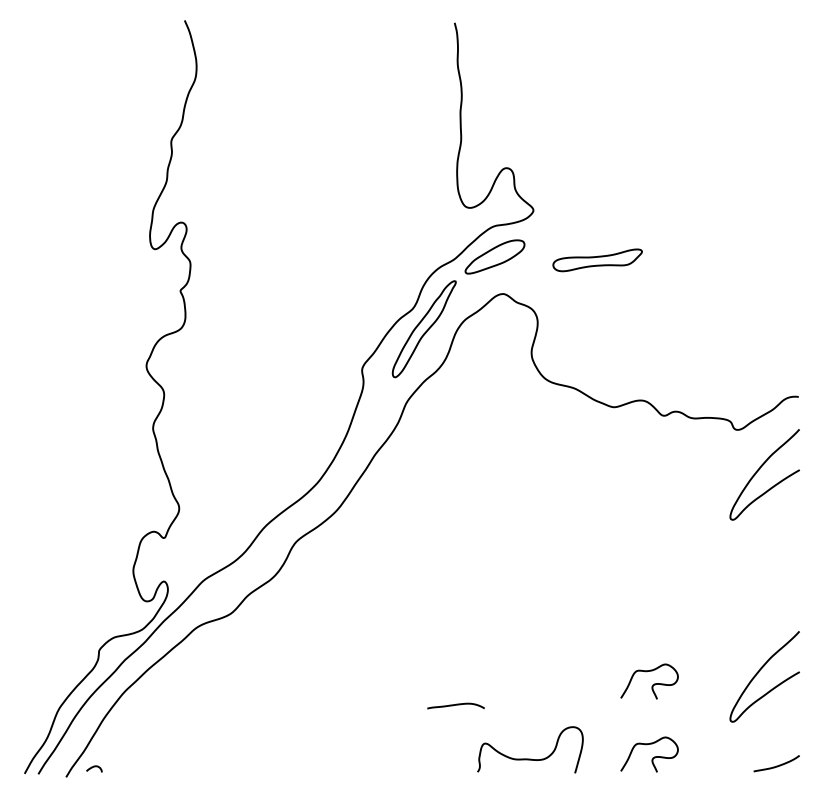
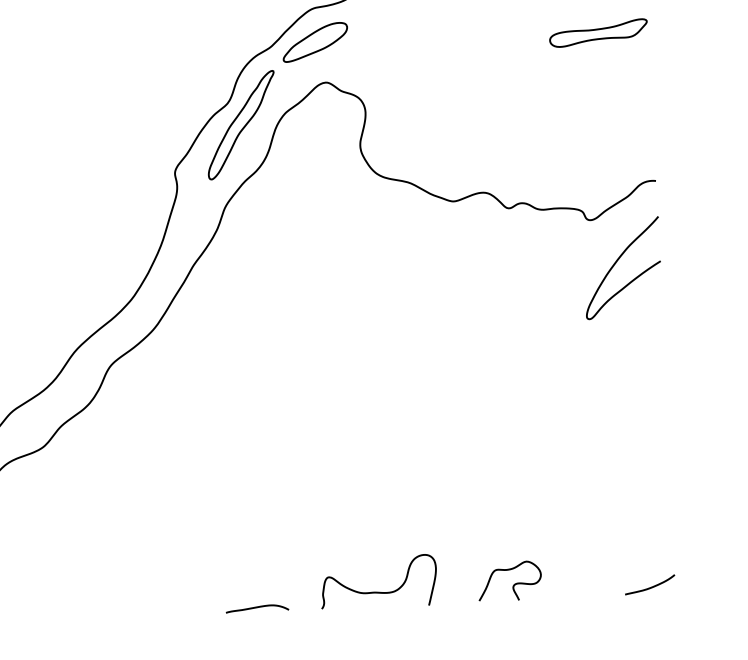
part: (597, 260) -> (598, 33), moved
curve: (759, 672) -> (626, 485), removed
curve: (652, 684) -> (509, 504), removed
curve: (455, 705) -> (256, 608), moved

